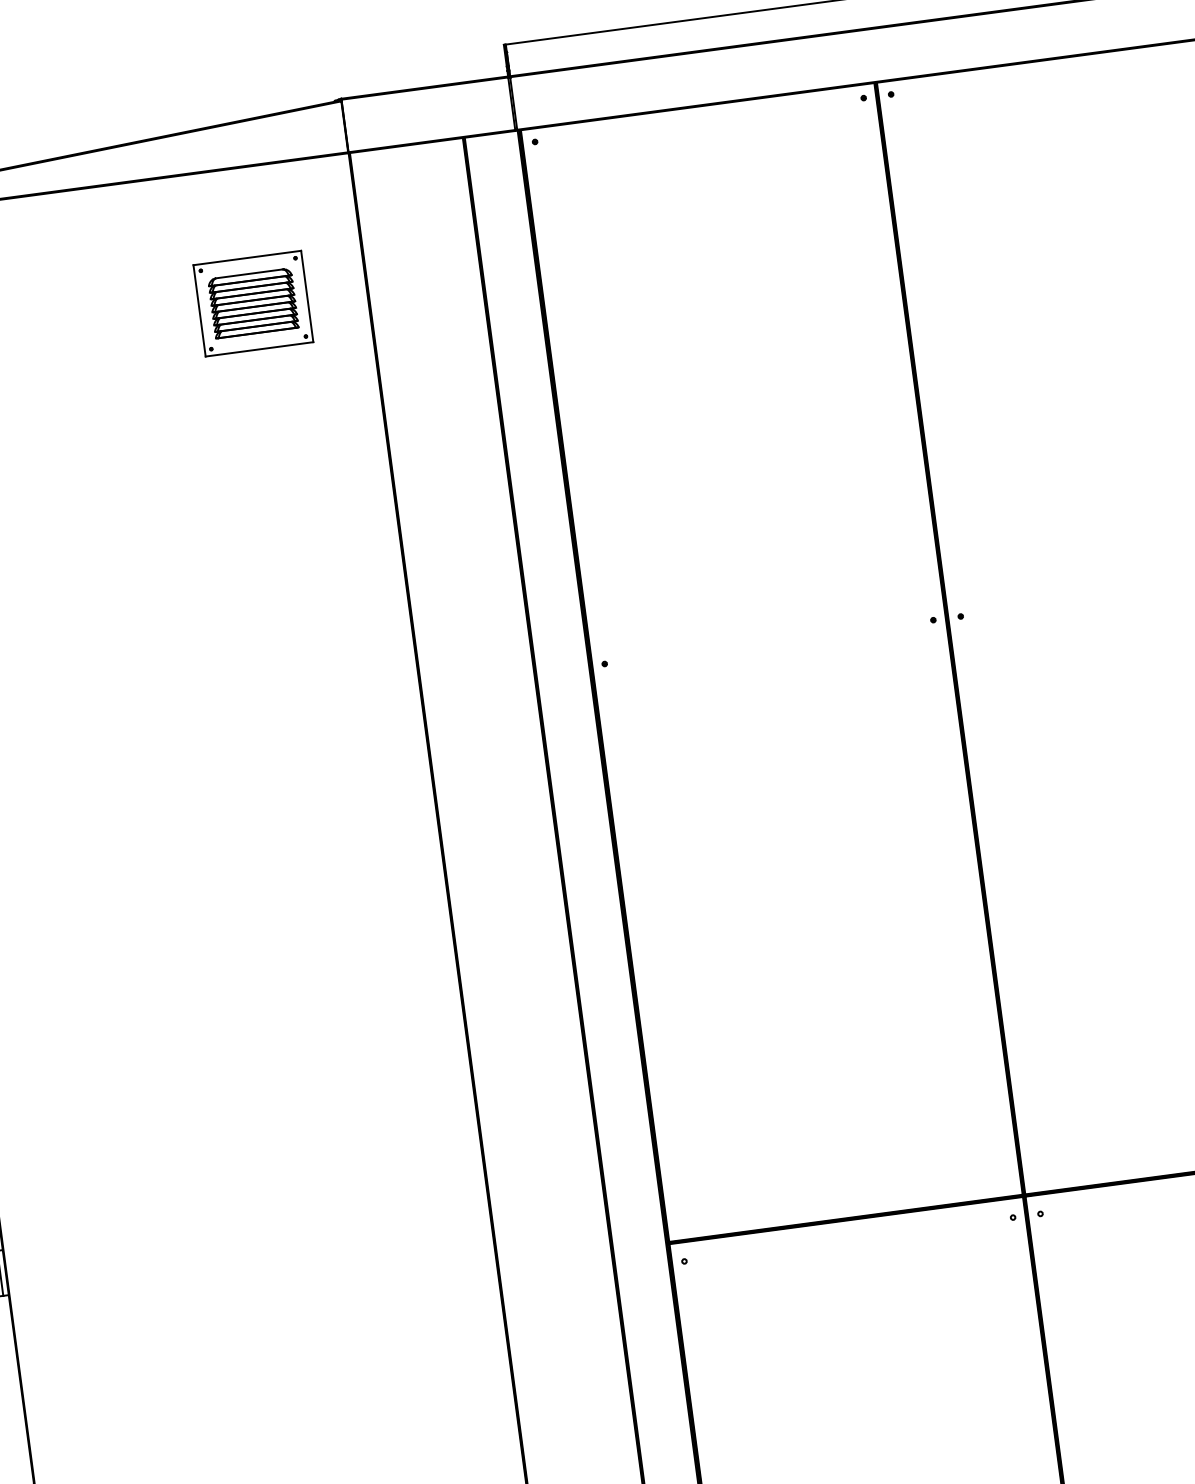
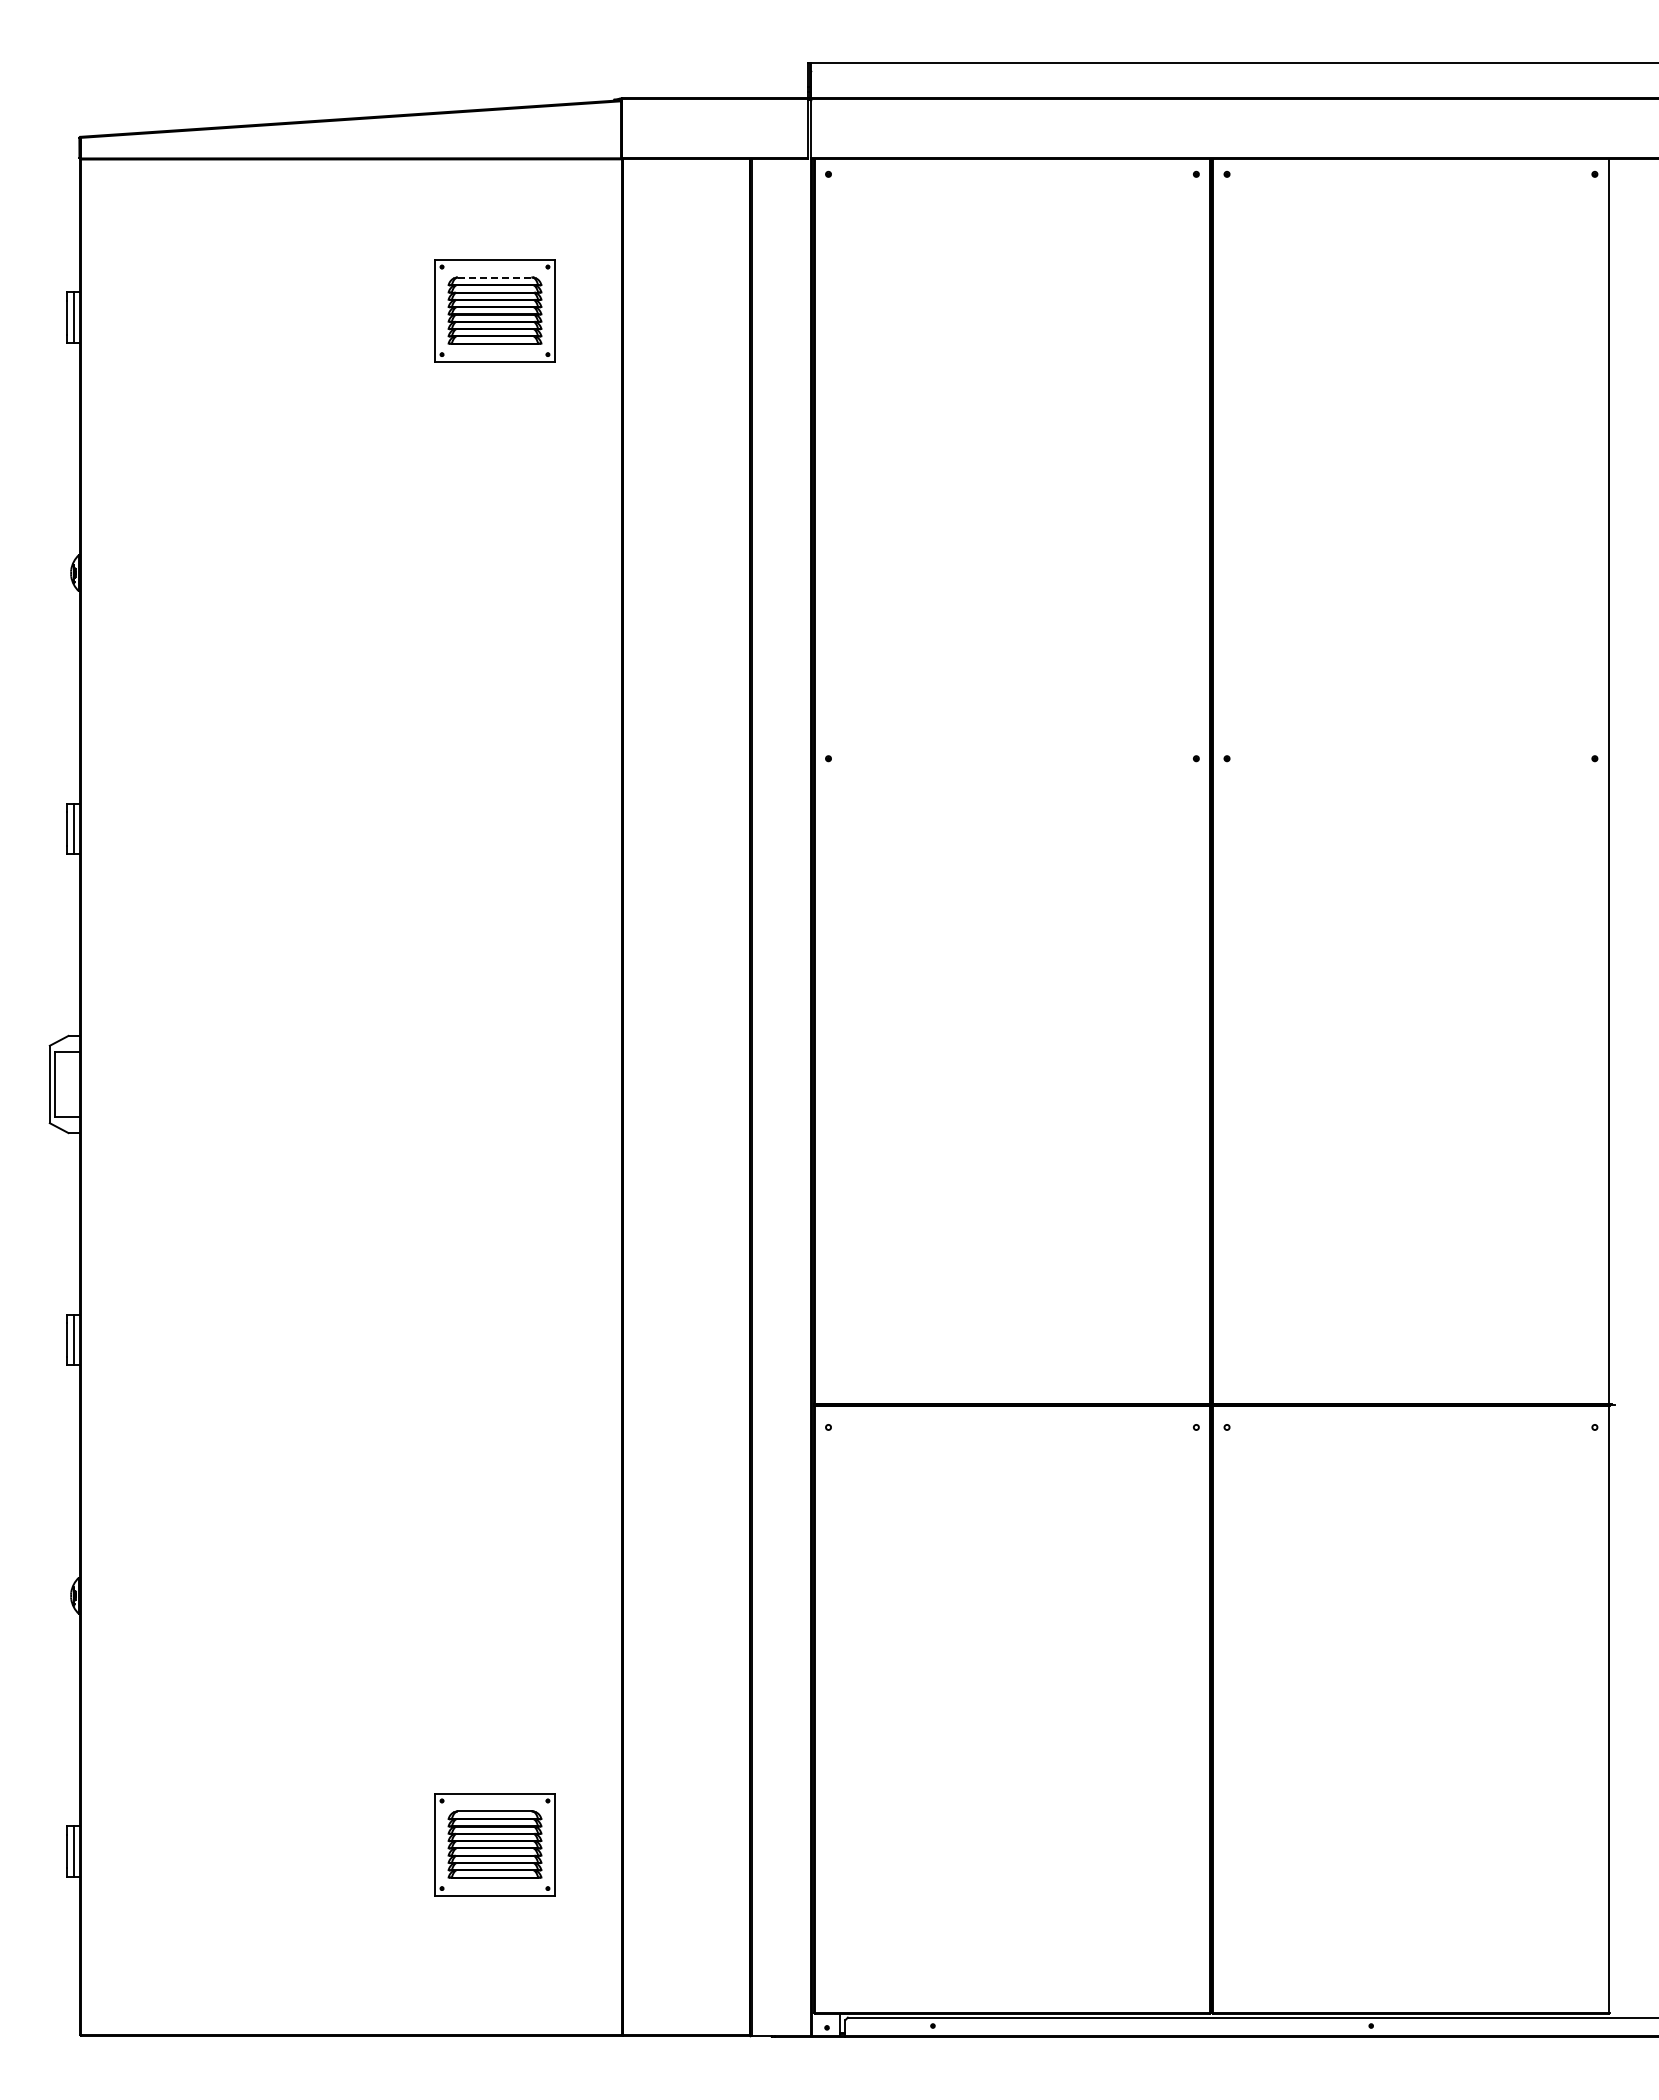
line: (249, 273) -> (495, 277), solid -> dashed

